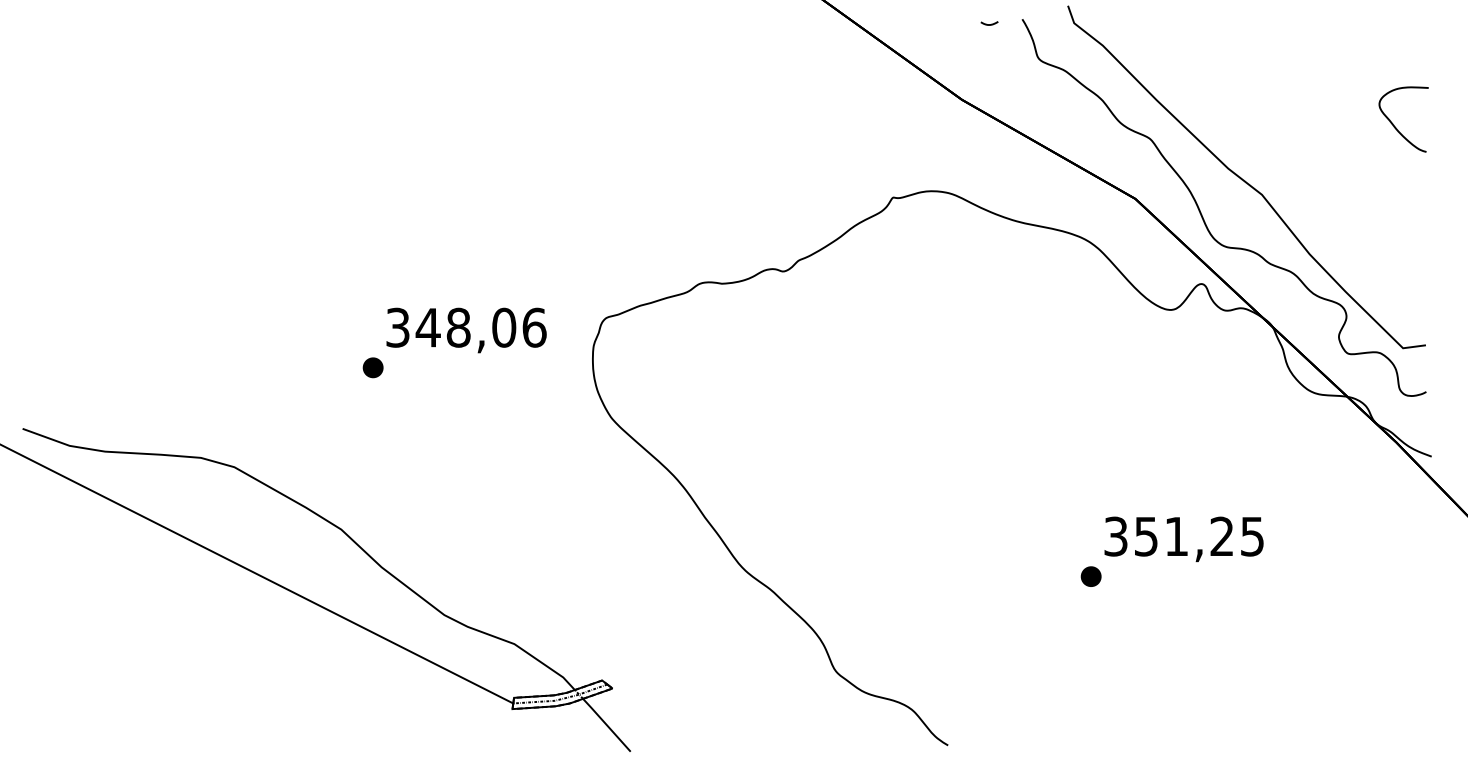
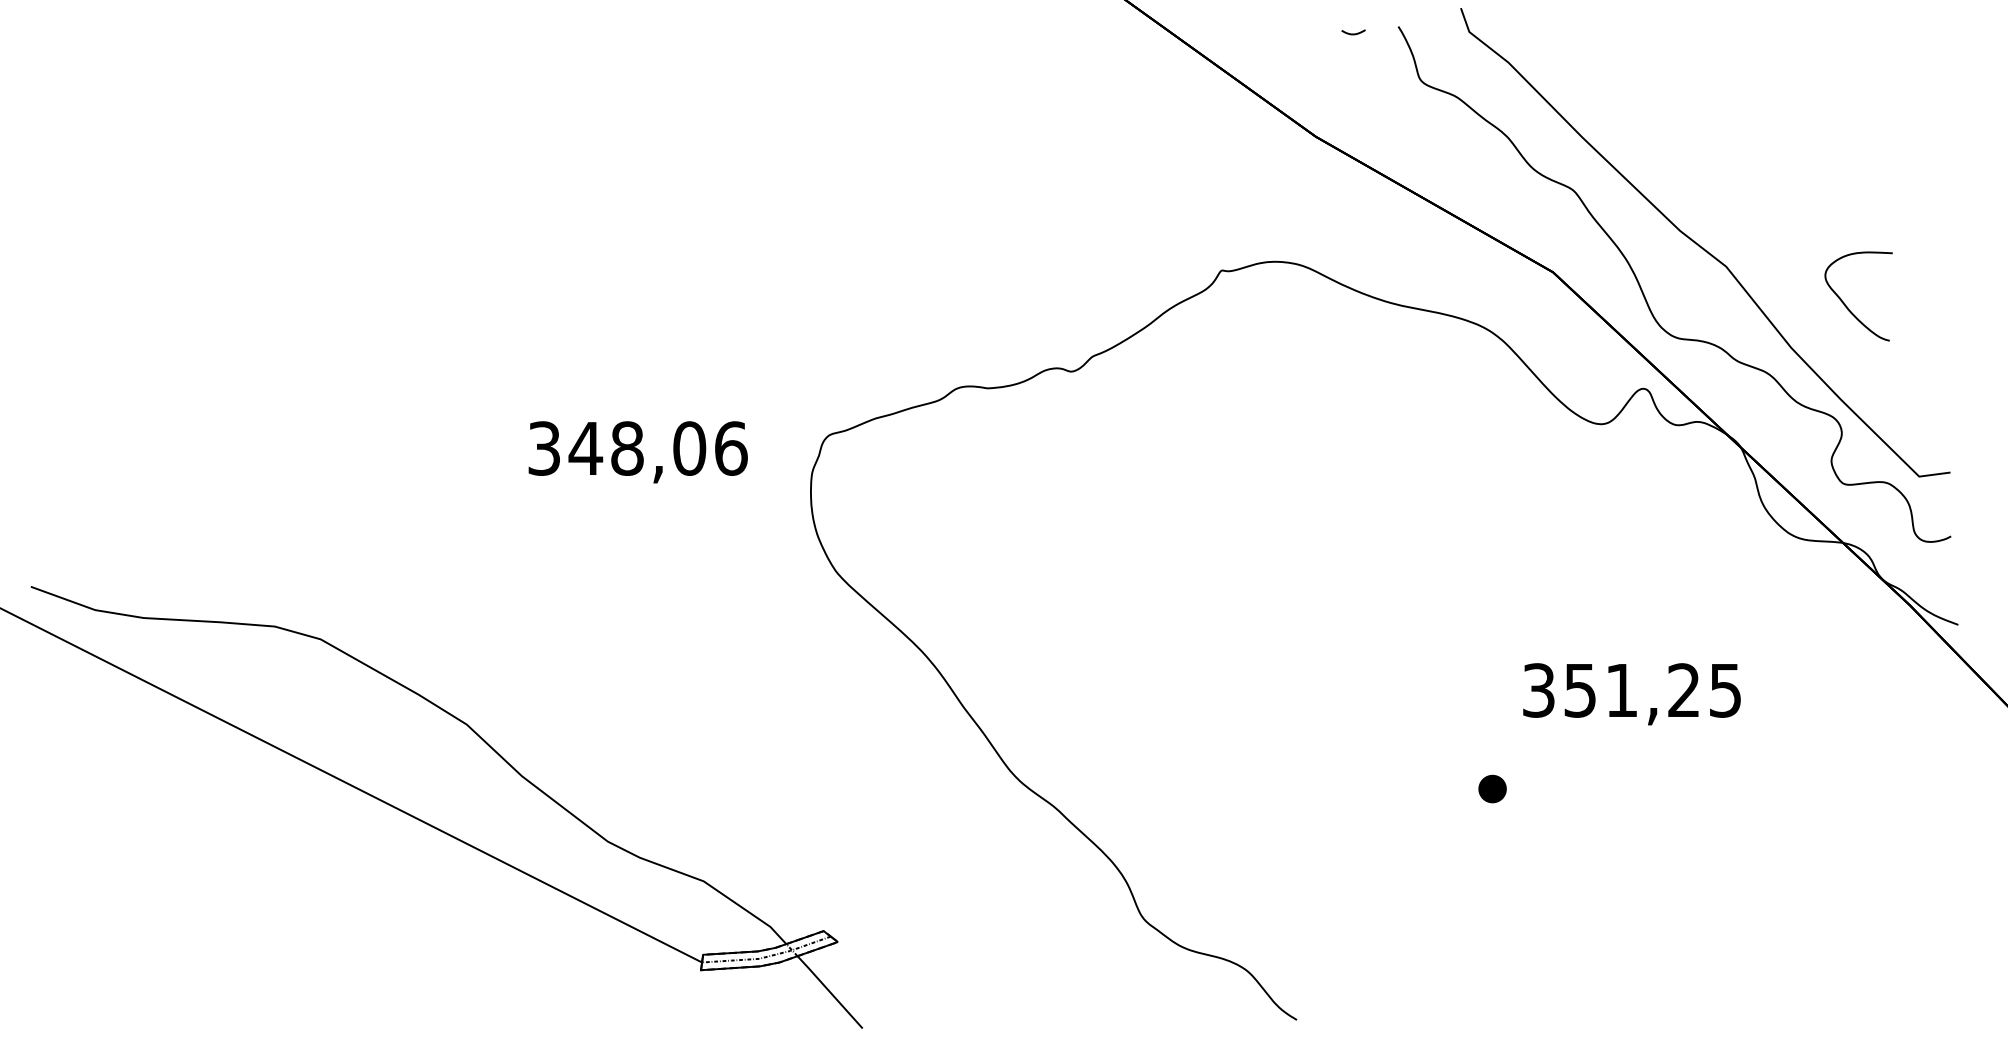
curve: (1395, 126) -> (1847, 305), moved
part: (372, 367) -> (509, 502), removed
text: (1183, 539) -> (1631, 694), moved

